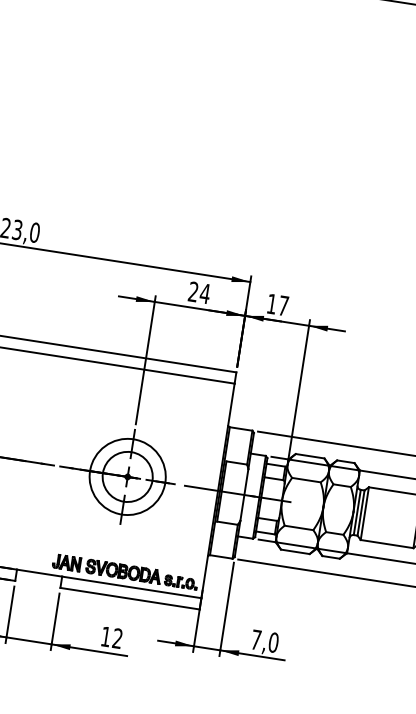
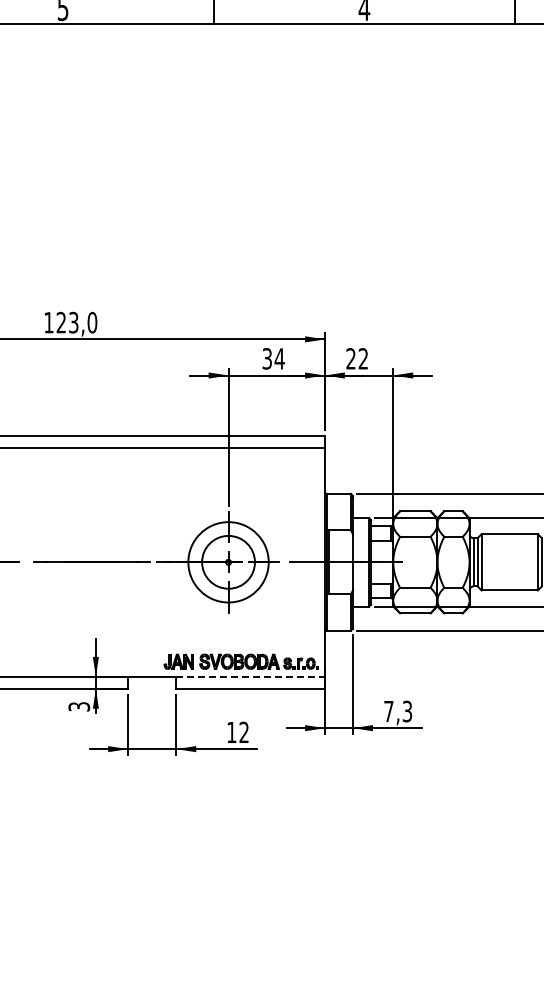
text: (192, 291) -> (266, 358), 24 -> 34
text: (277, 304) -> (356, 358), 17 -> 22
line: (132, 587) -> (251, 676), solid -> dashed
text: (273, 642) -> (407, 711), 7,0 -> 7,3

